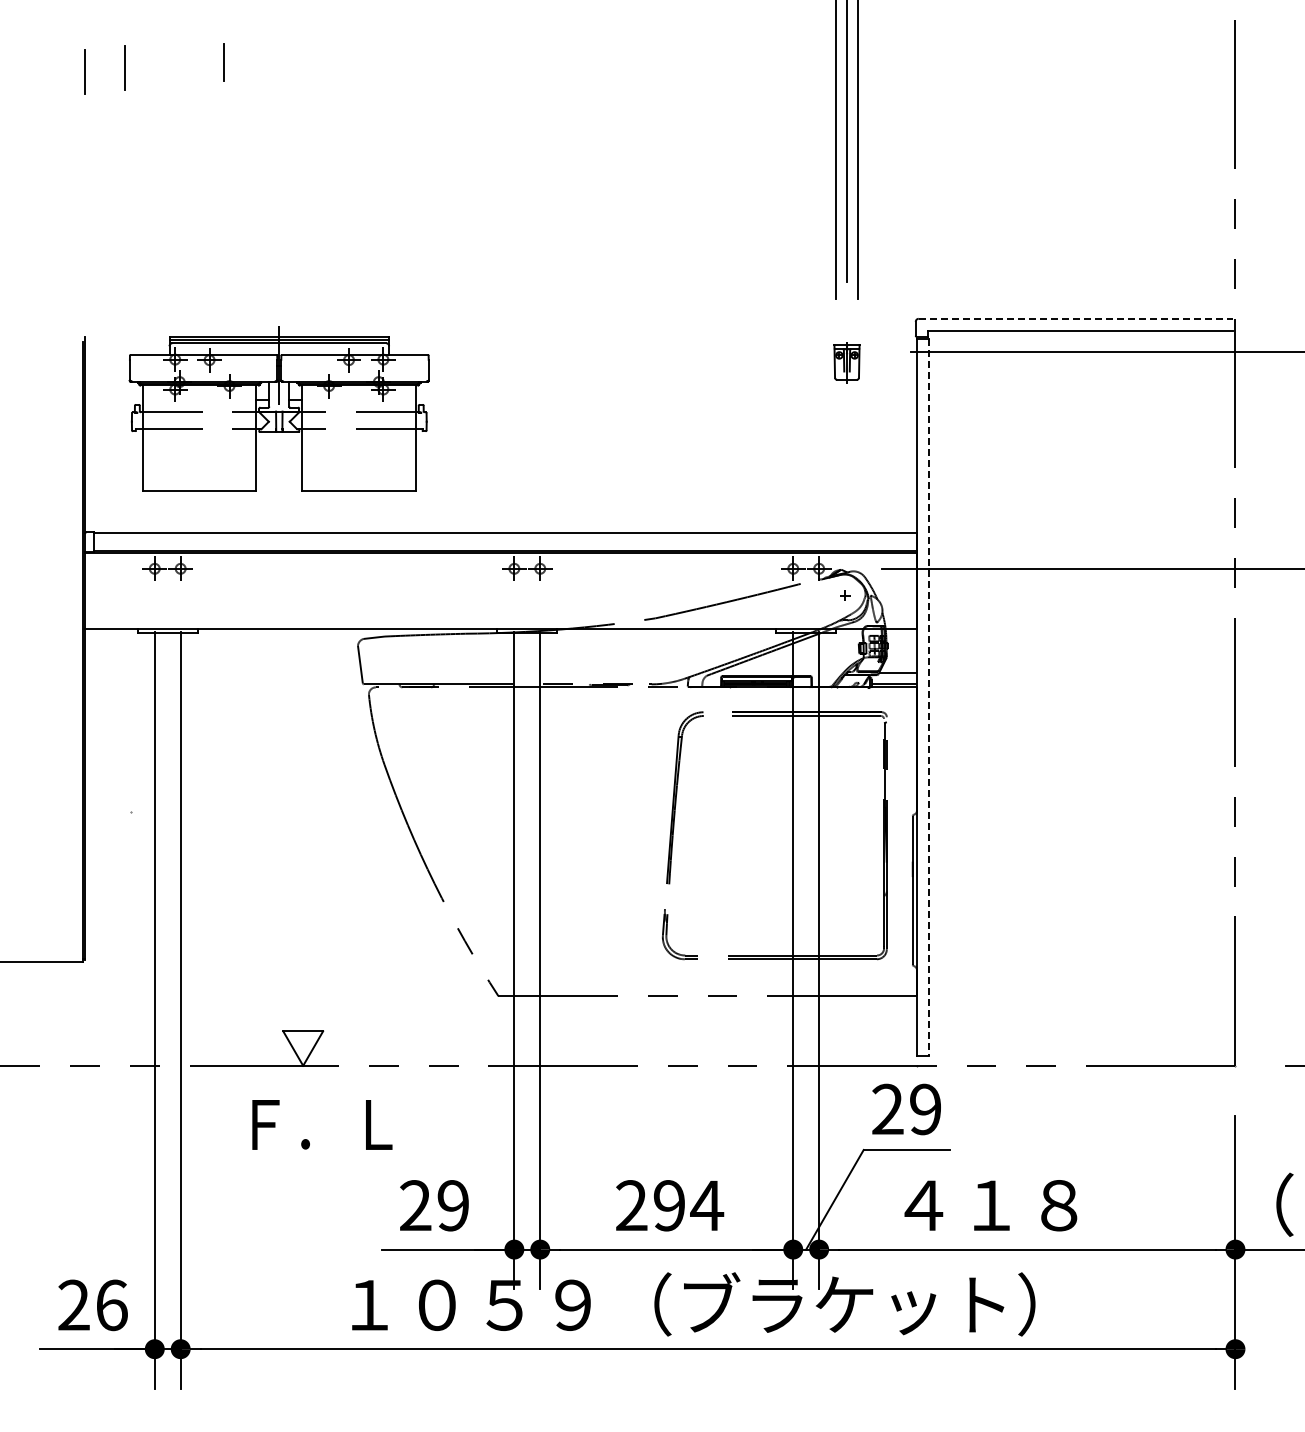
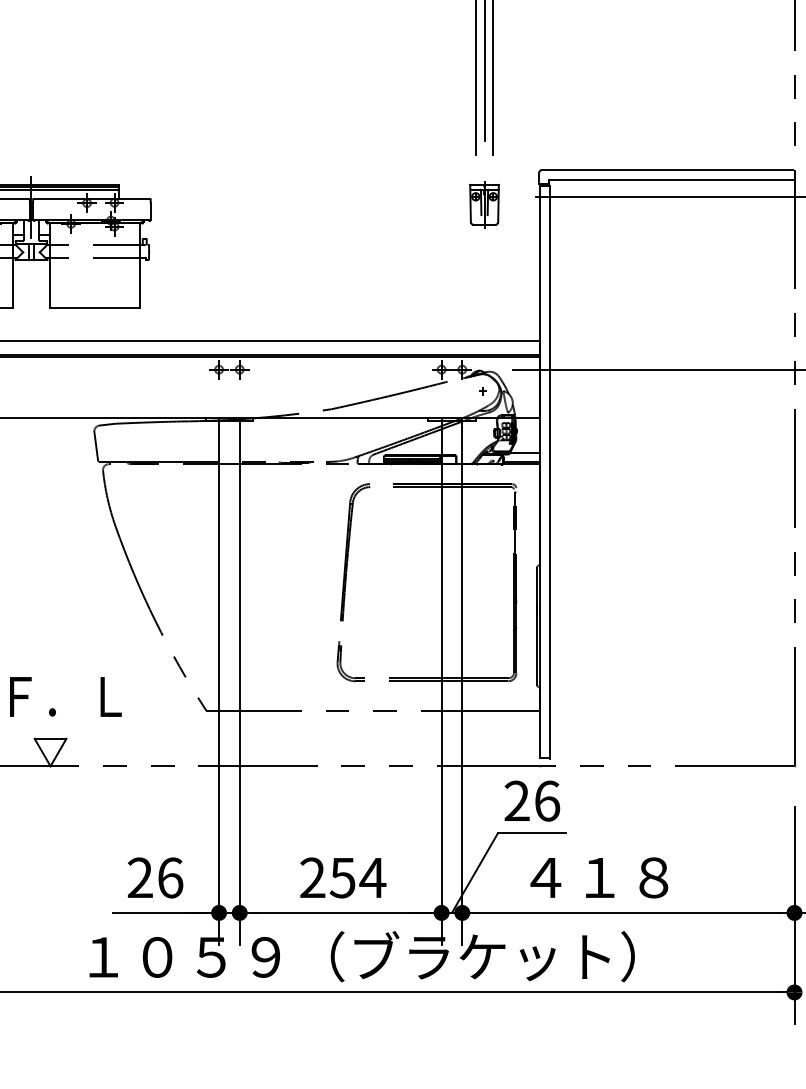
line: (1076, 318) -> (667, 169), dashed -> solid
part: (846, 362) -> (484, 205), size x1.43
line: (928, 697) -> (549, 472), dashed -> solid
text: (925, 1109) -> (547, 801), 29 -> 26
text: (322, 1124) -> (65, 696), moved
text: (453, 1205) -> (170, 877), 29 -> 26
text: (668, 1205) -> (342, 877), 294 -> 254

